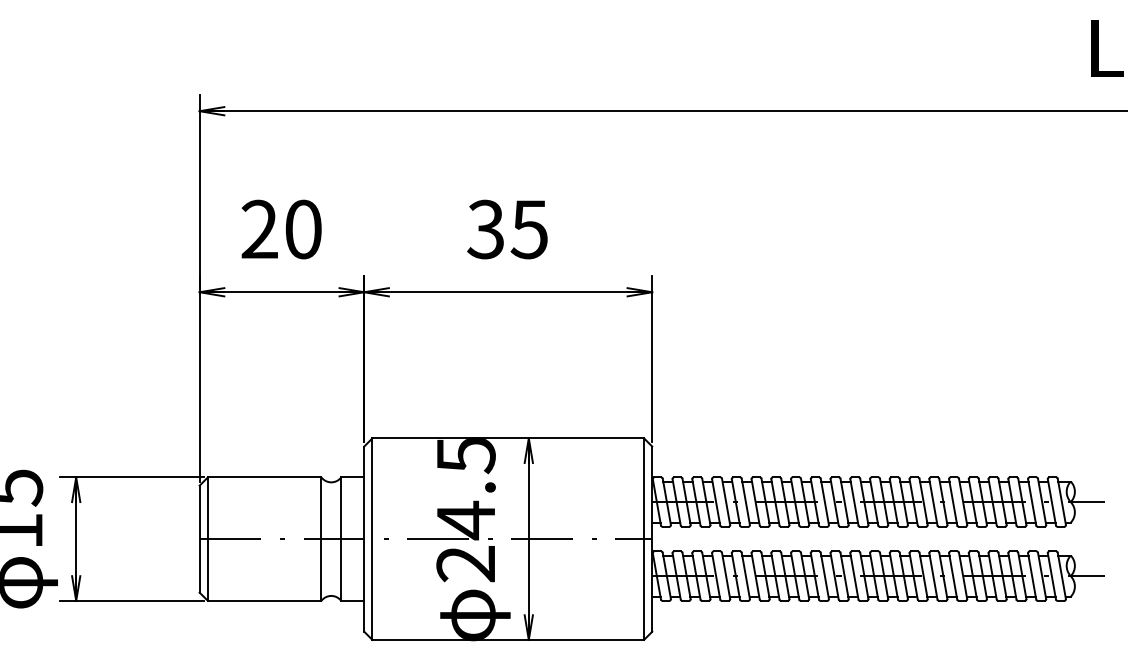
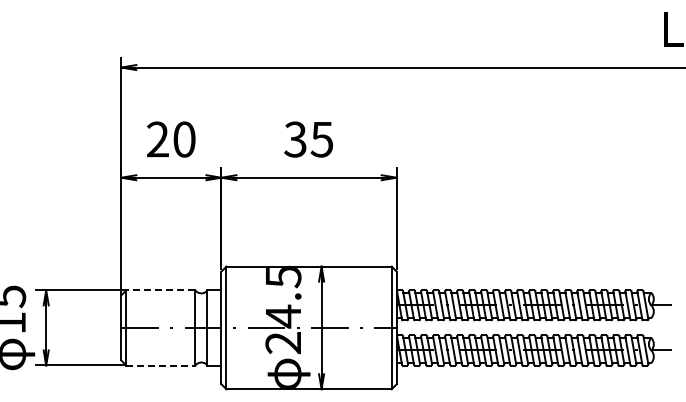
line: (264, 477) -> (160, 290), solid -> dashed
line: (264, 600) -> (160, 365), solid -> dashed

